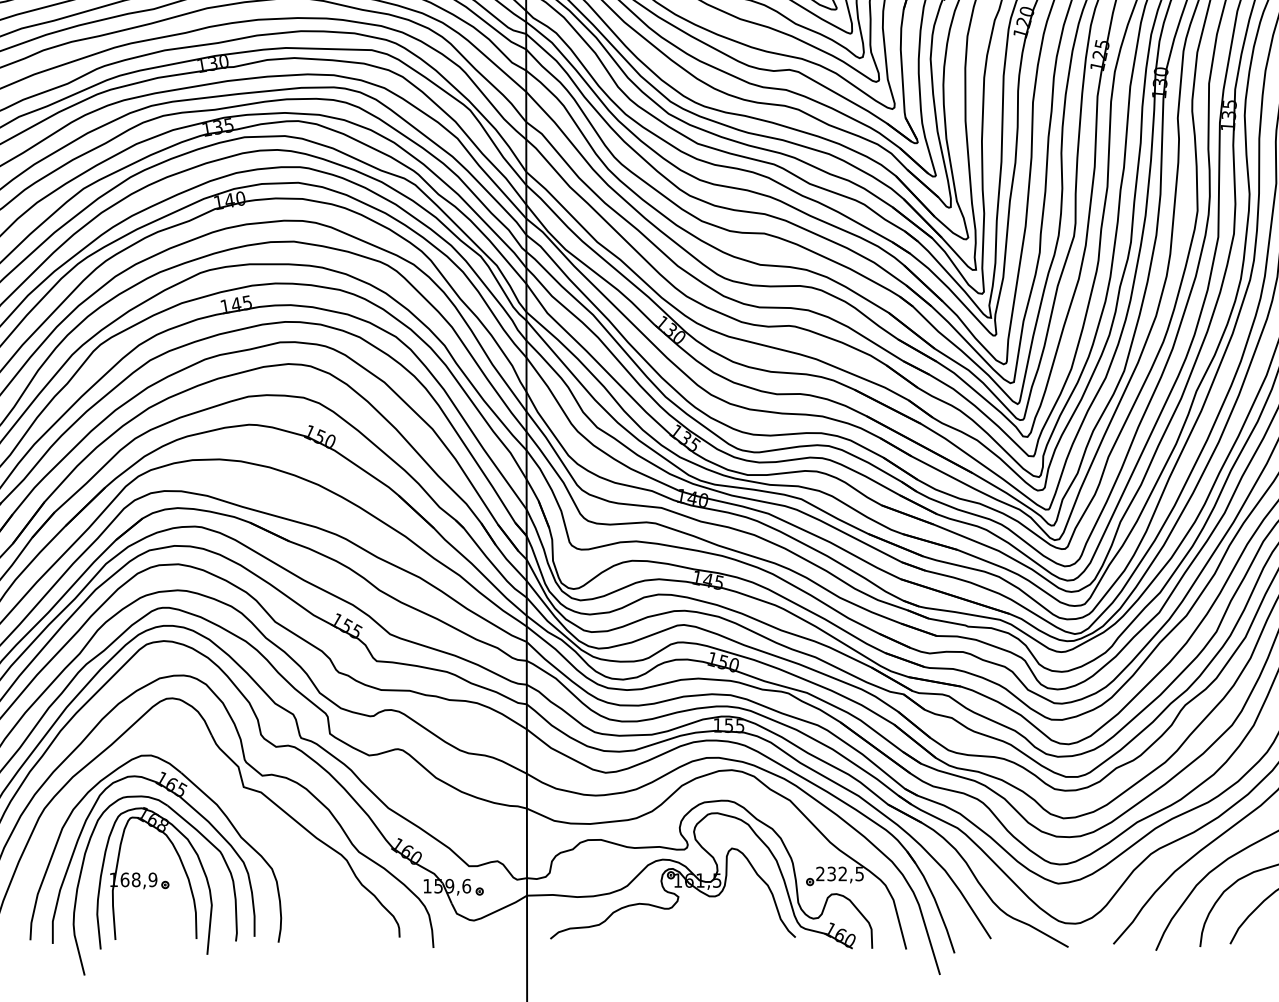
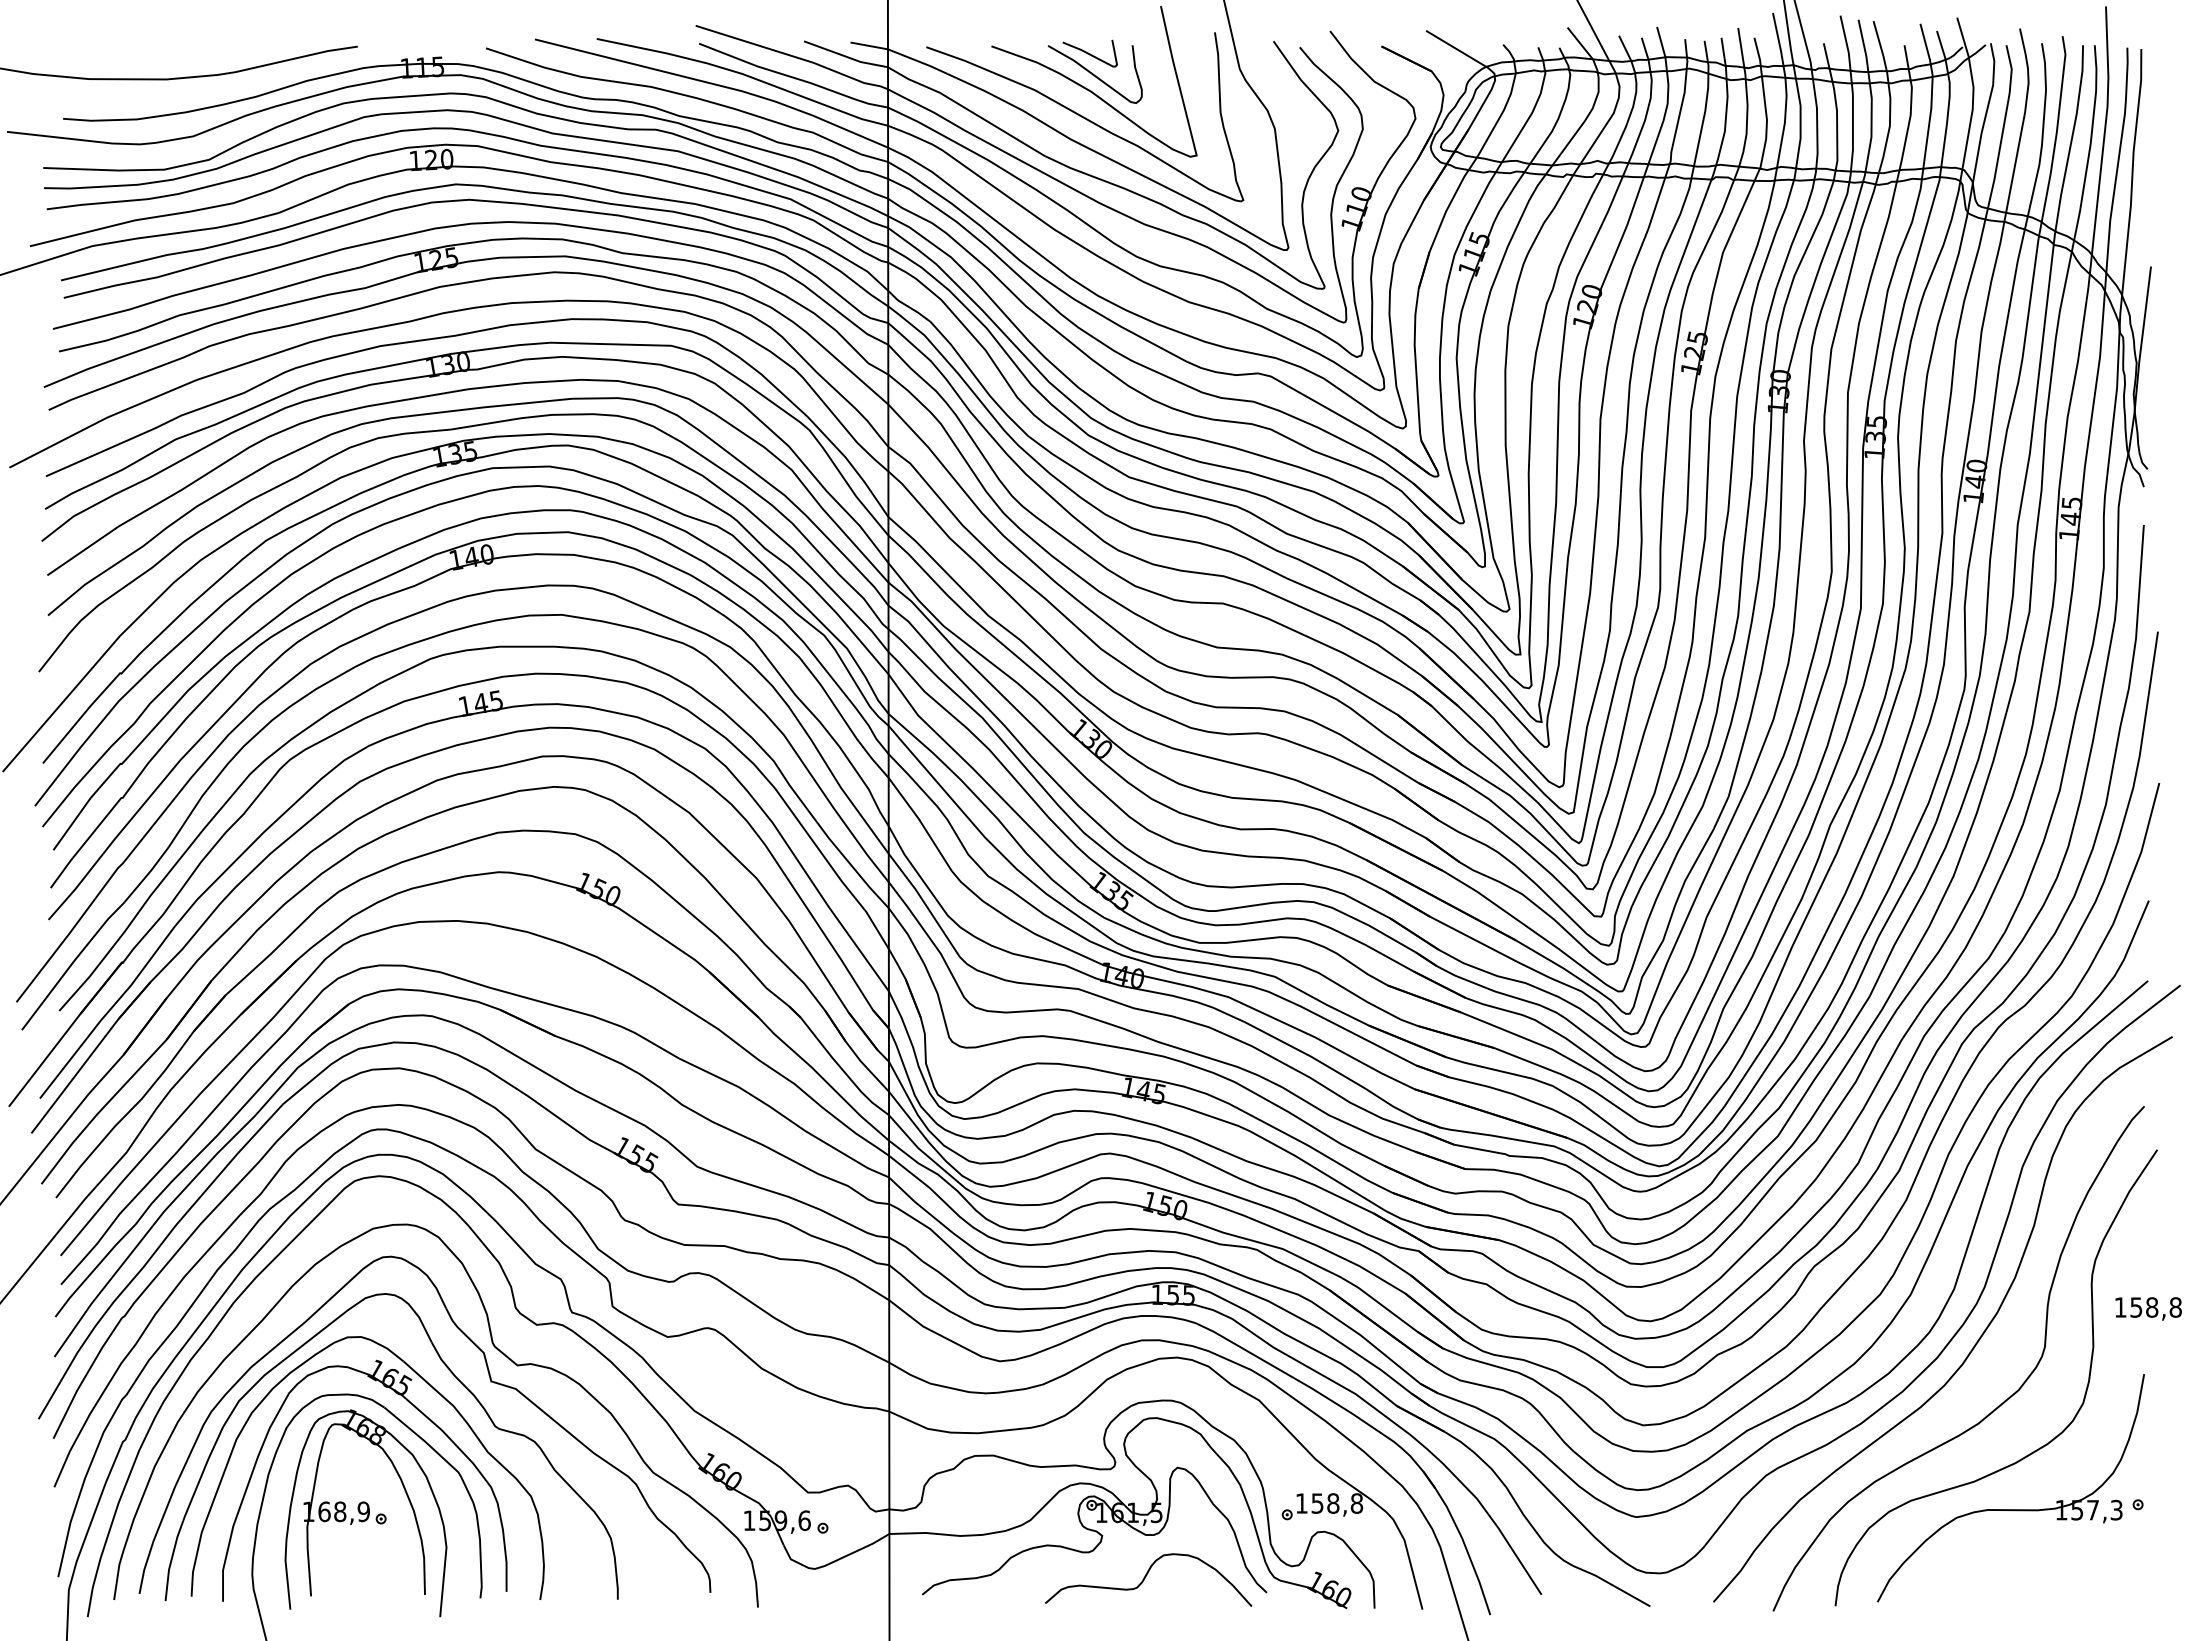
part: (219, 786) -> (457, 1380), added
text: (840, 873) -> (1329, 1503), 232,5 -> 158,8
curve: (709, 927) -> (1145, 1578), added

